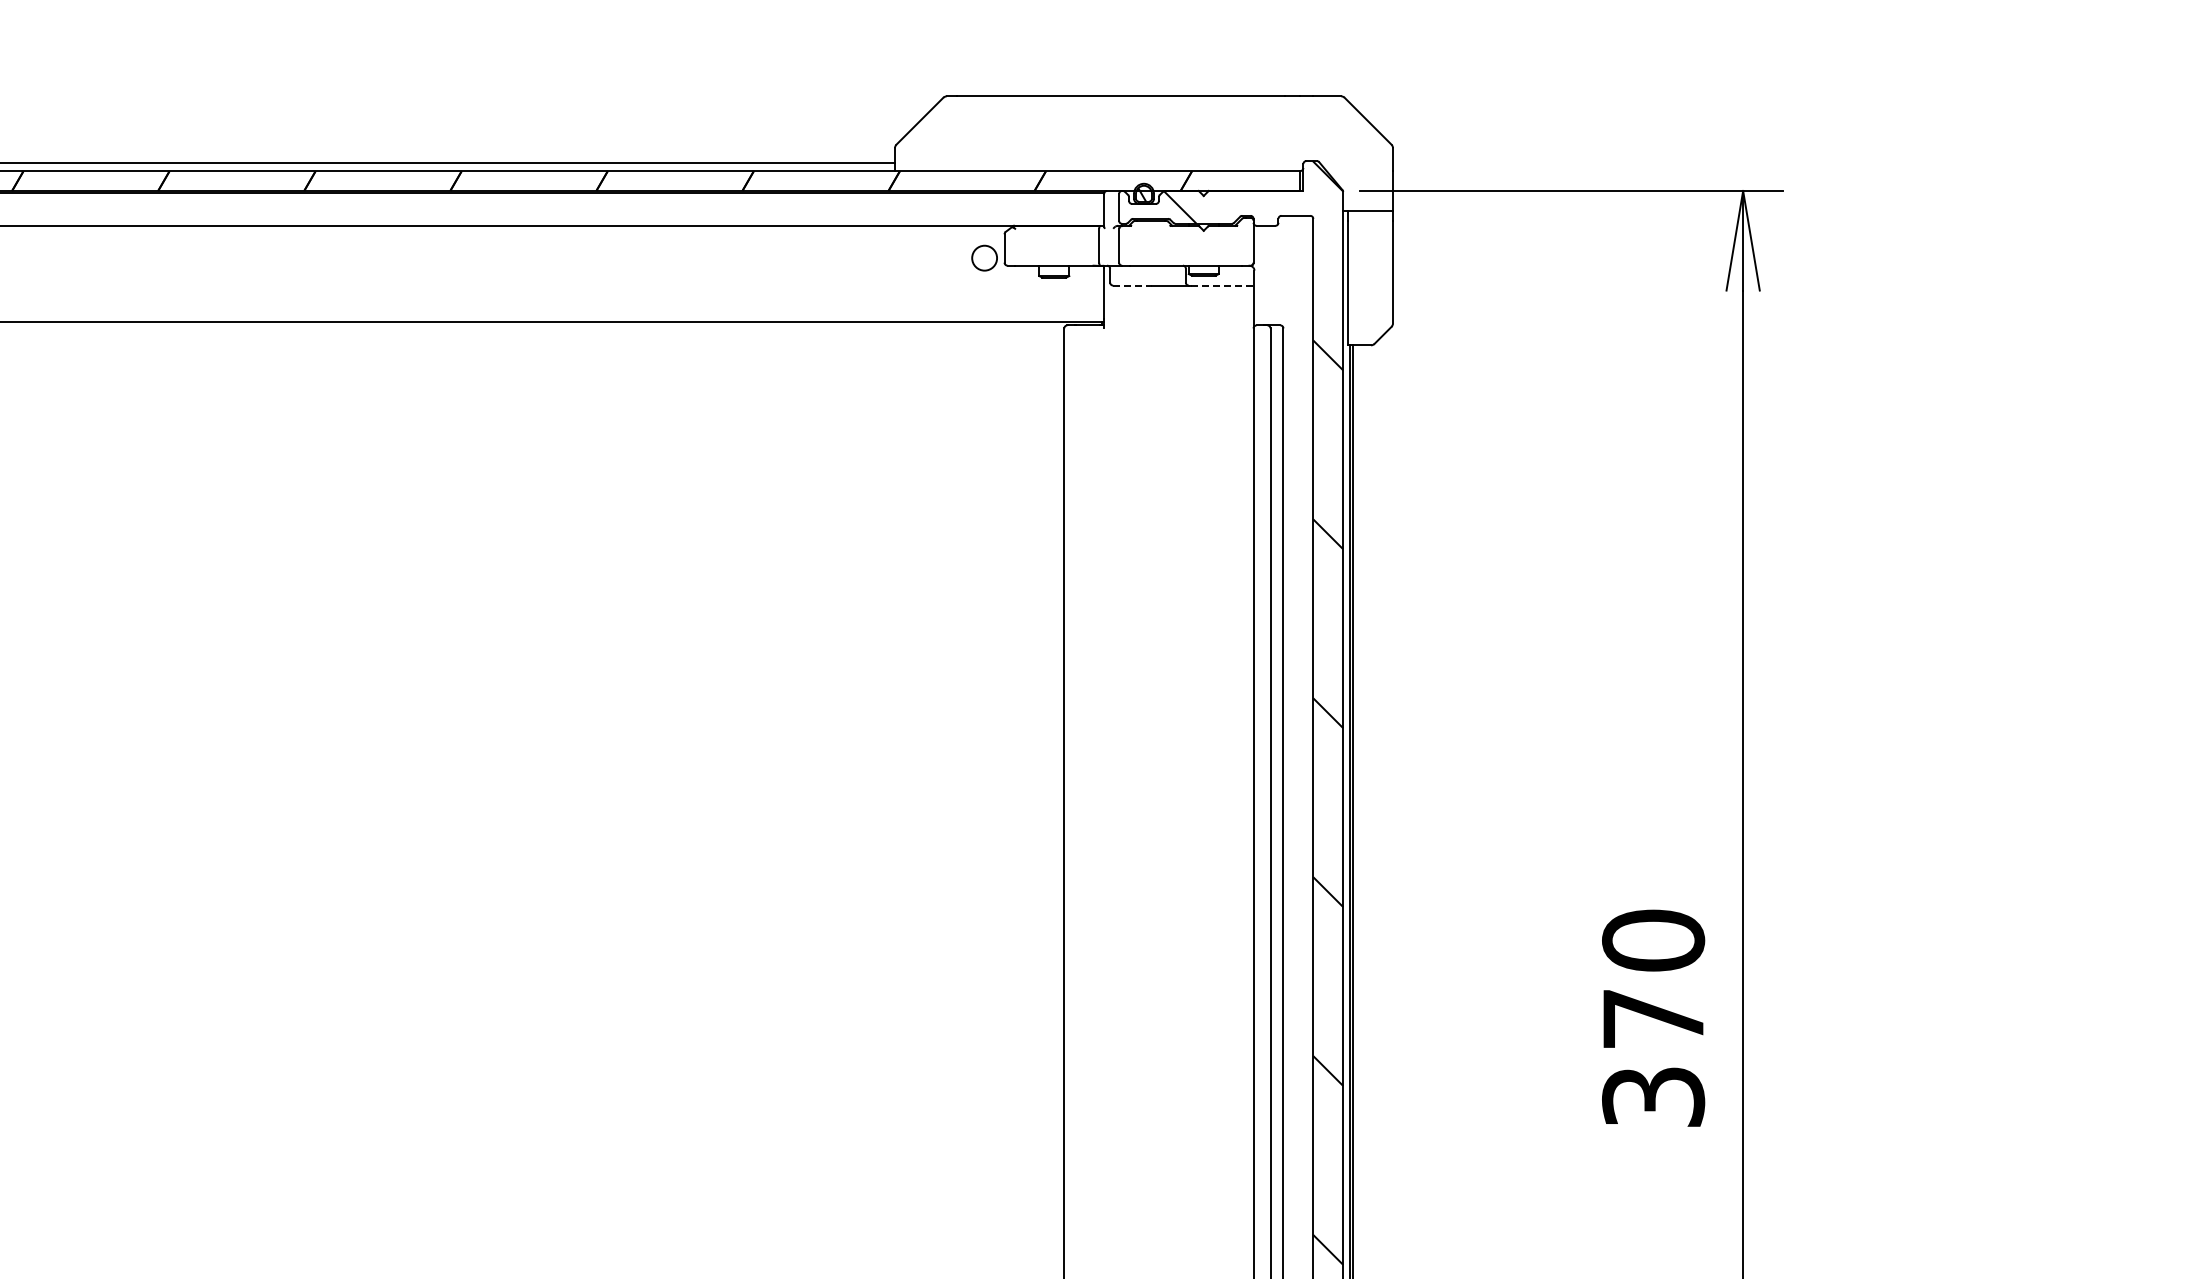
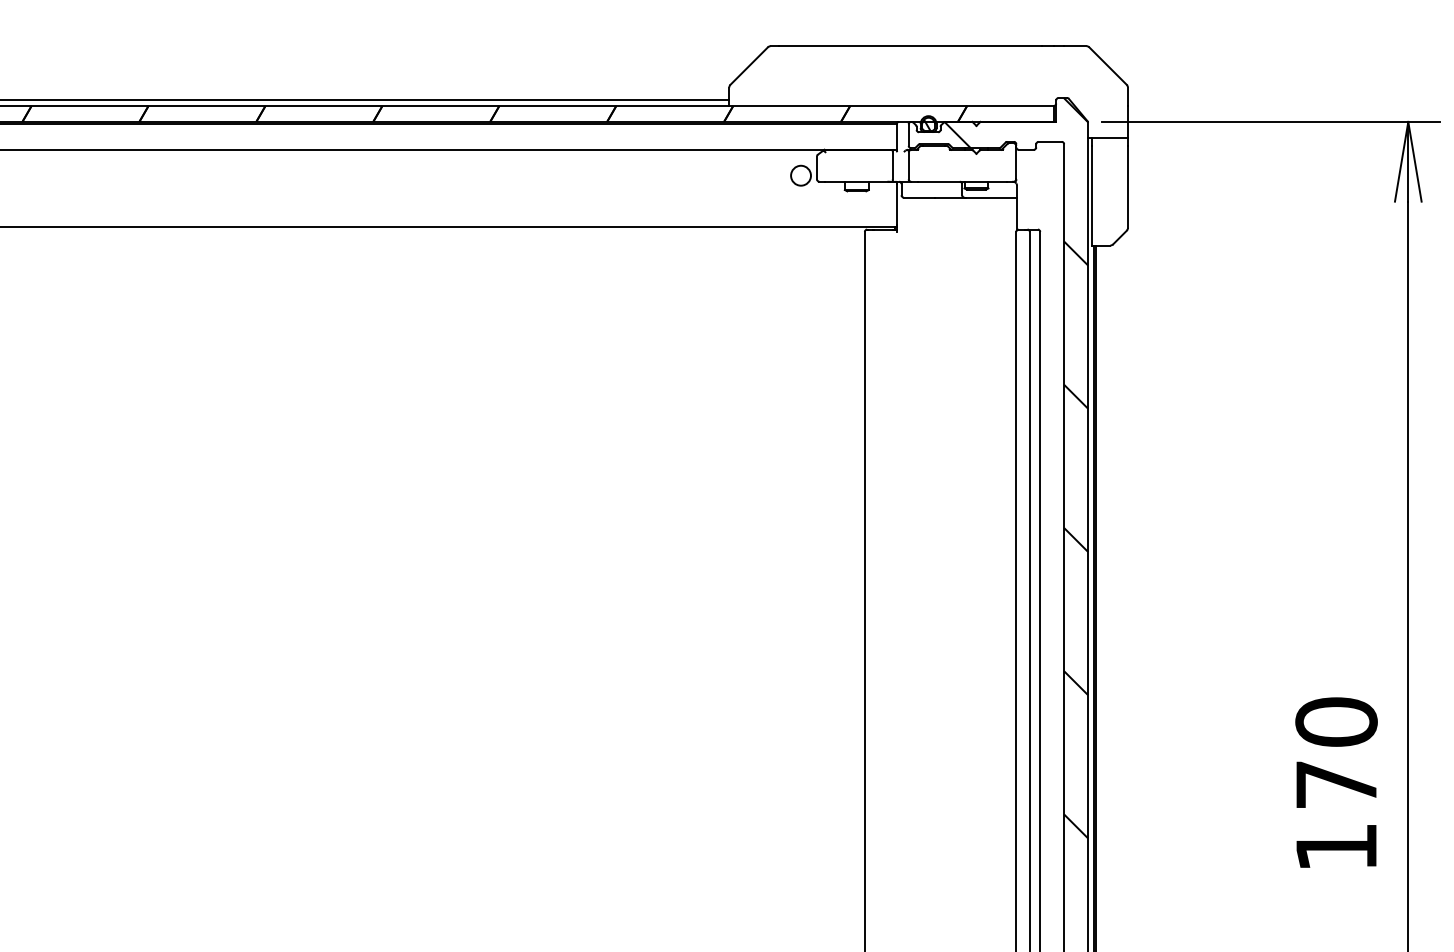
line: (1132, 285) -> (919, 197), dashed -> solid
line: (1222, 285) -> (991, 197), dashed -> solid
text: (1653, 1096) -> (1336, 846), 370 -> 170

